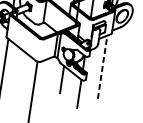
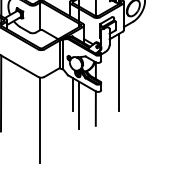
line: (102, 67) -> (118, 72), dashed -> solid
line: (66, 88) -> (79, 104), added

